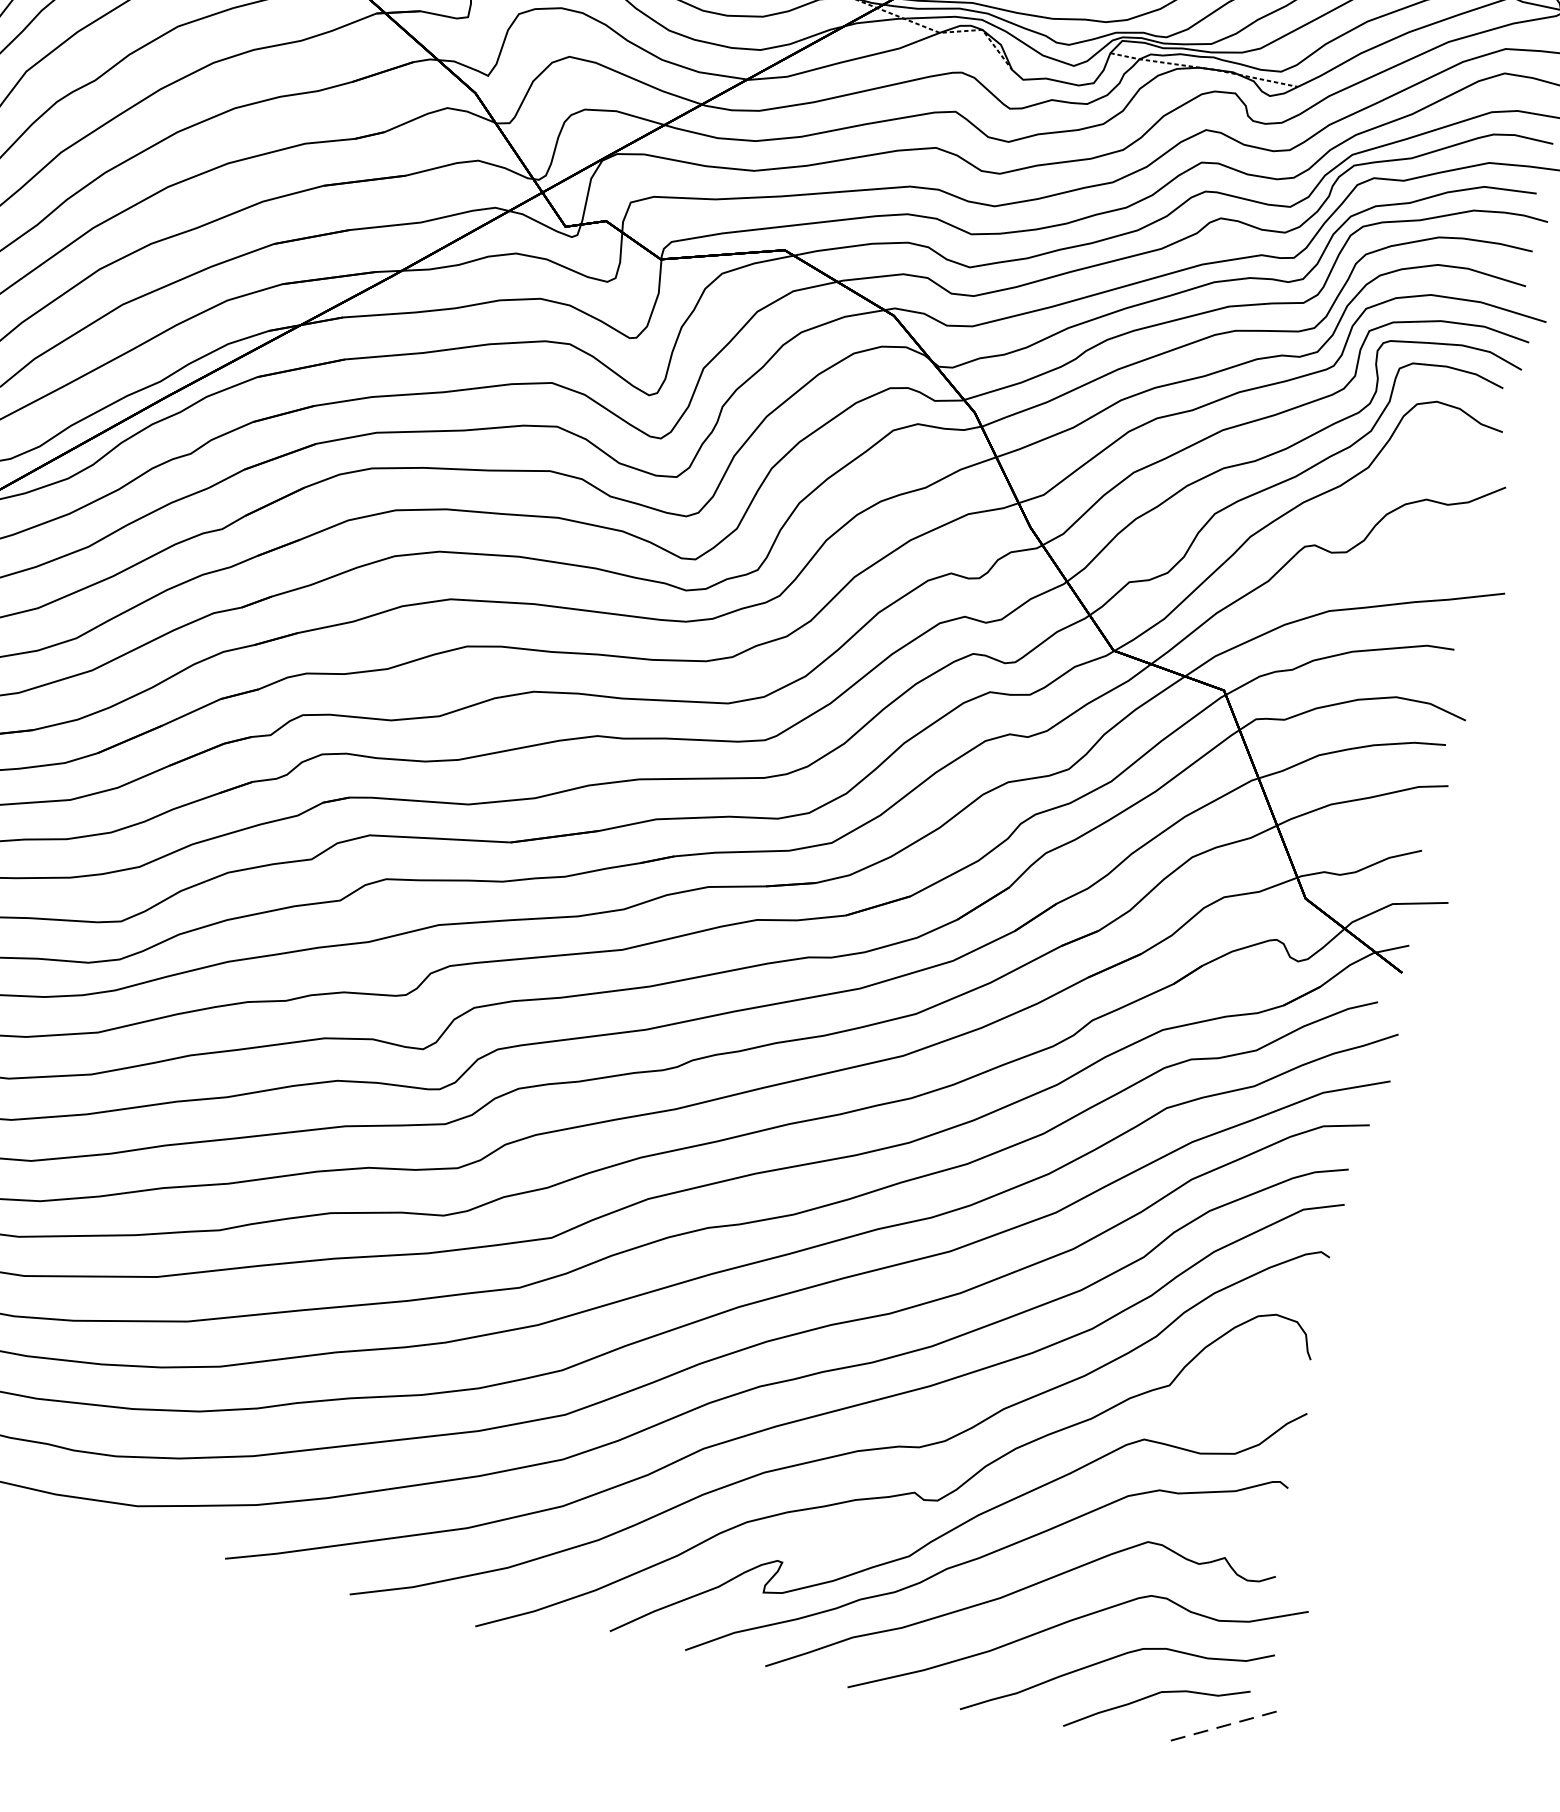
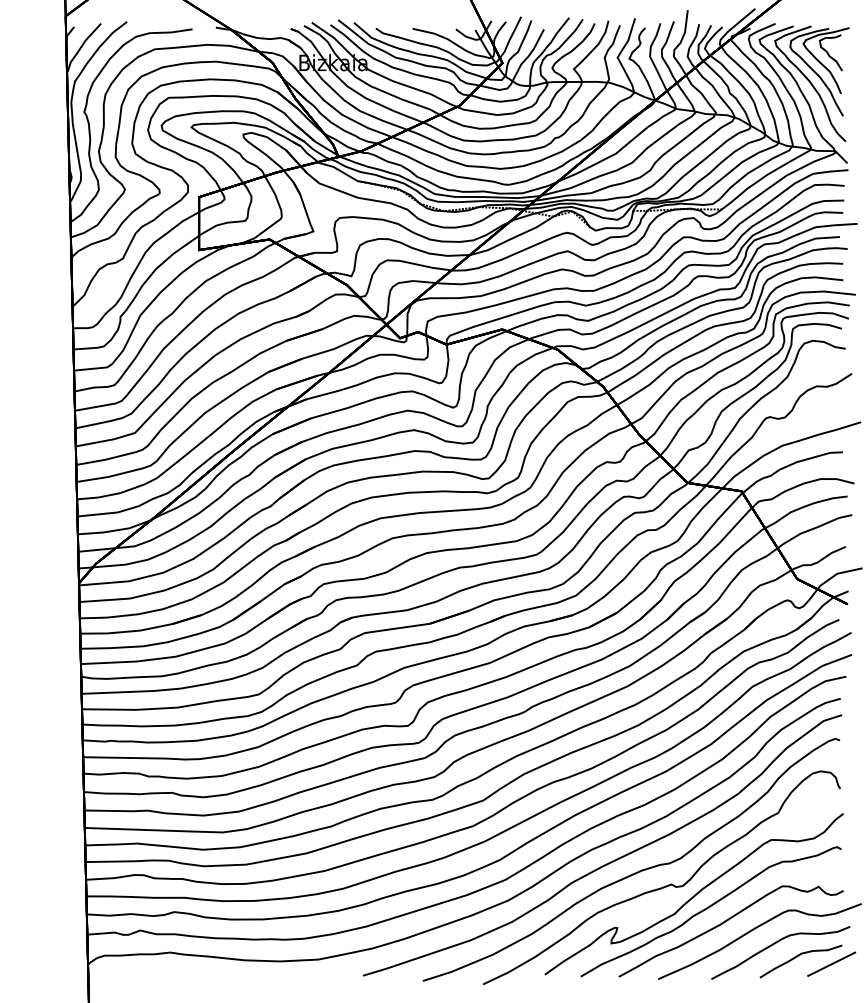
line: (1219, 1727) -> (831, 964), dashed -> solid

